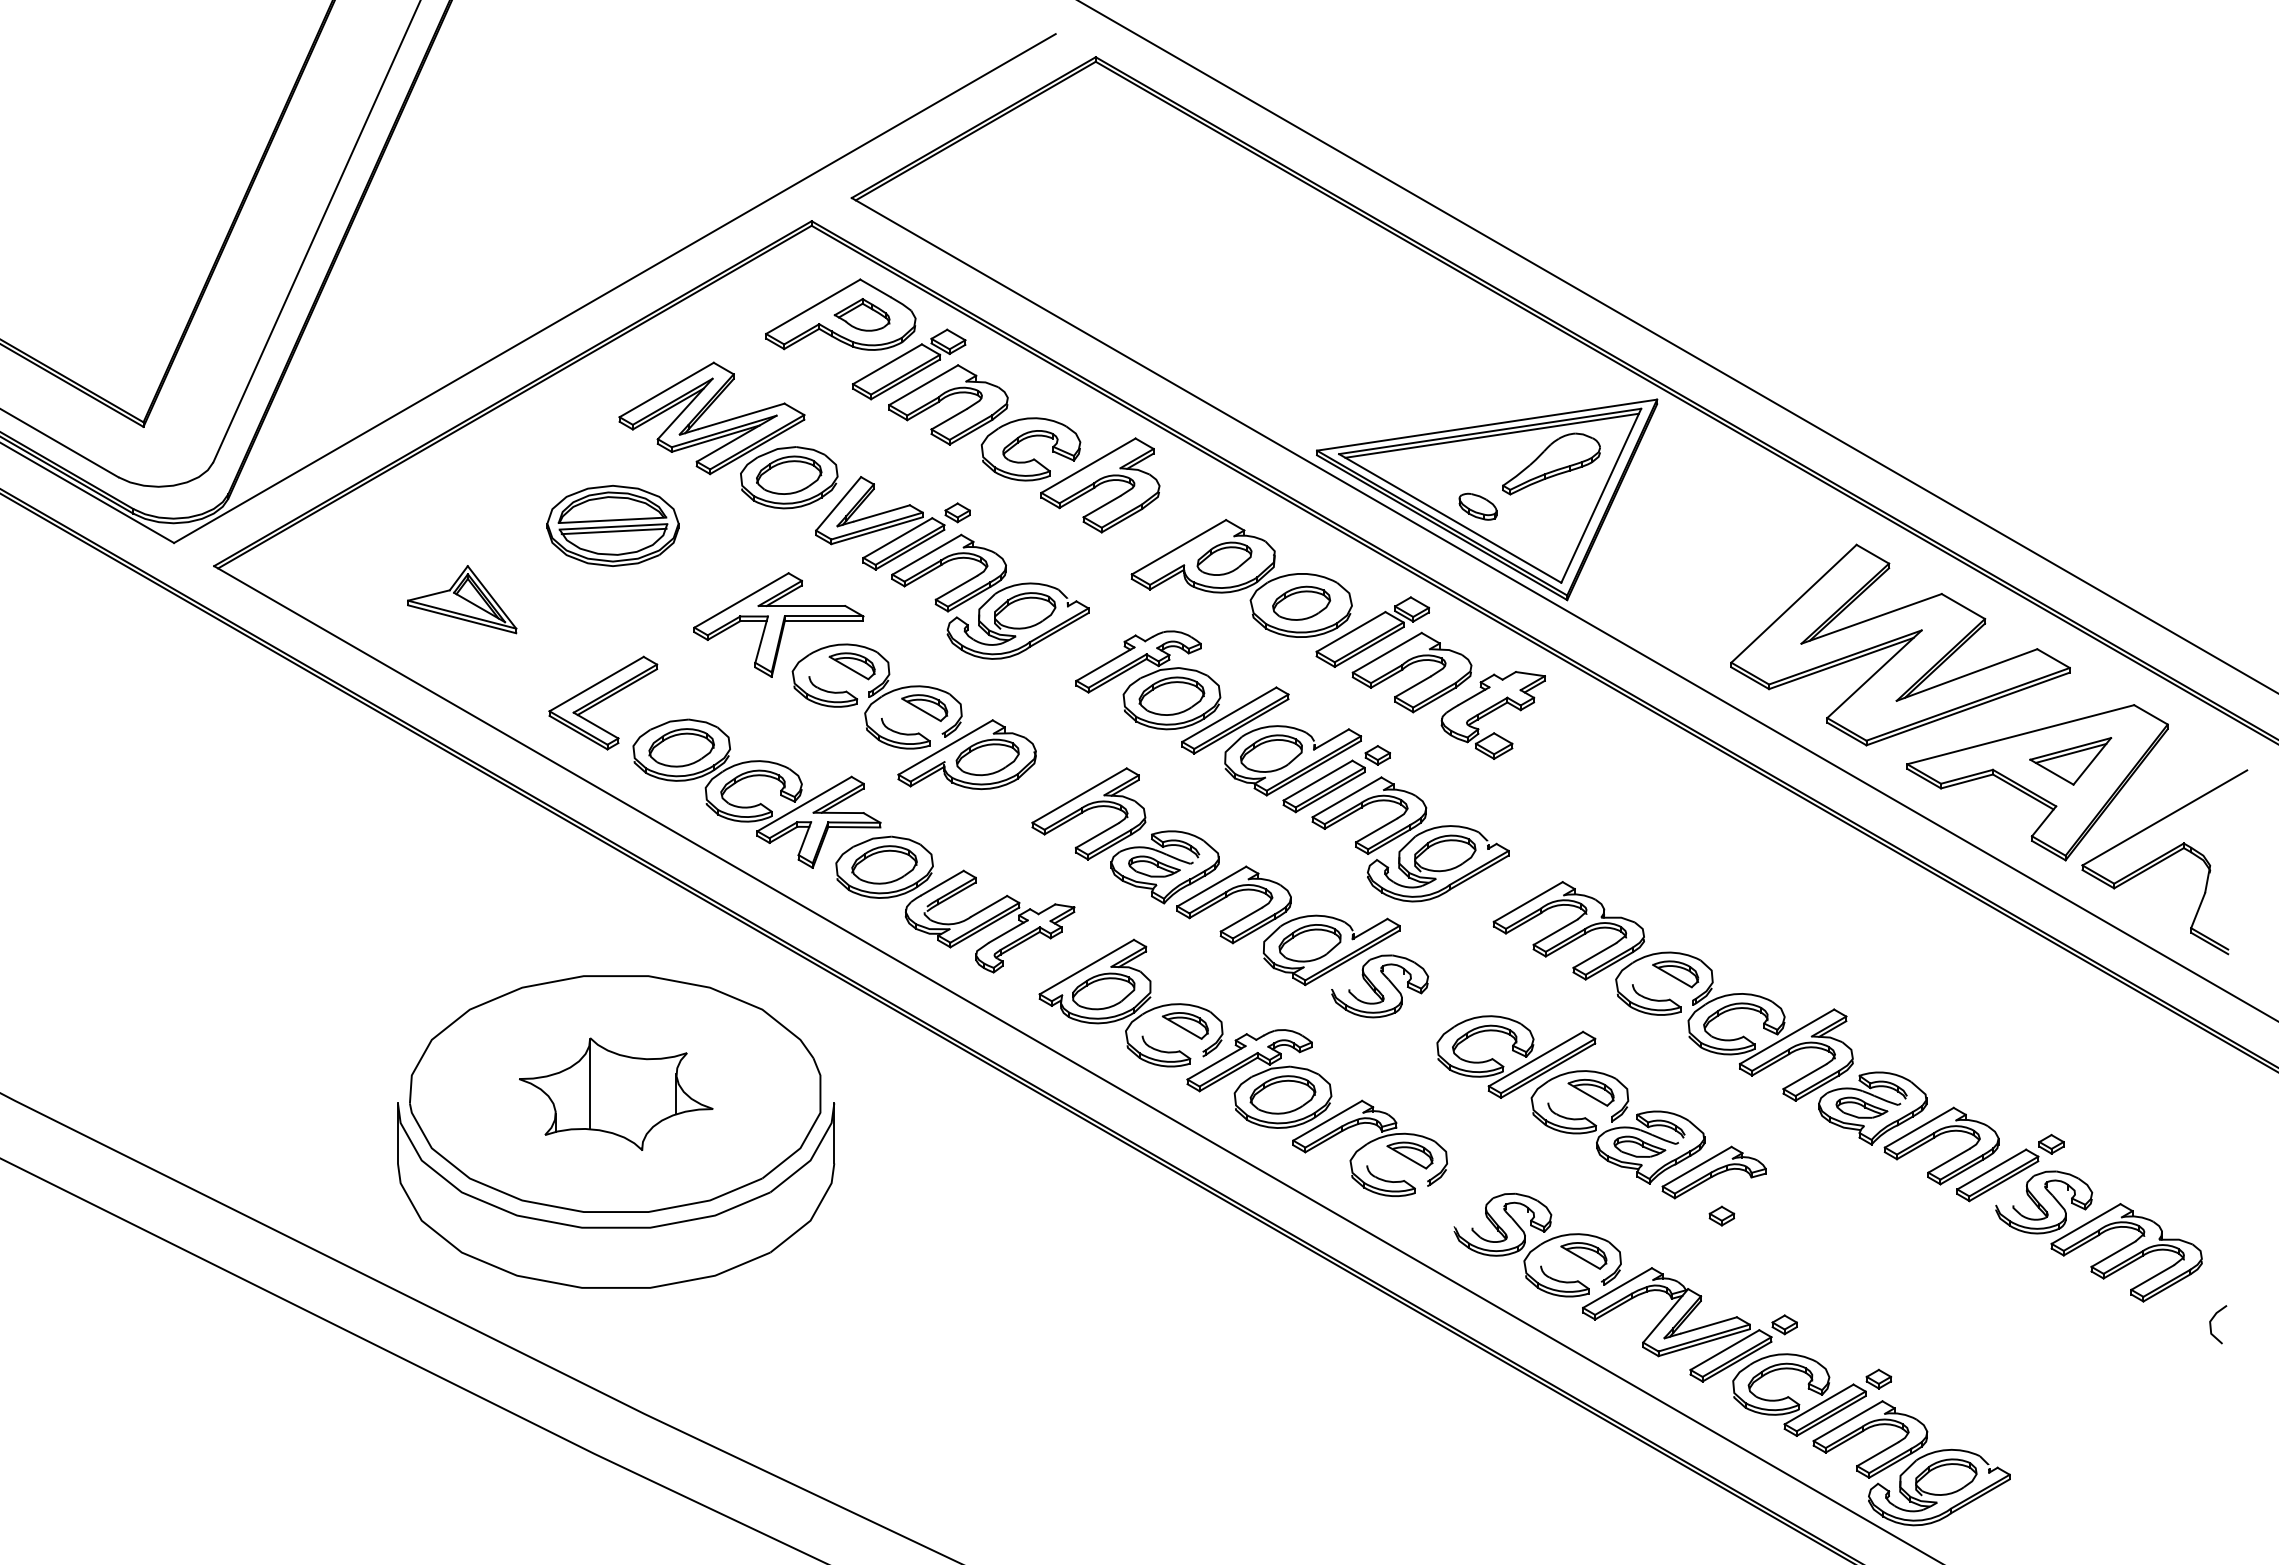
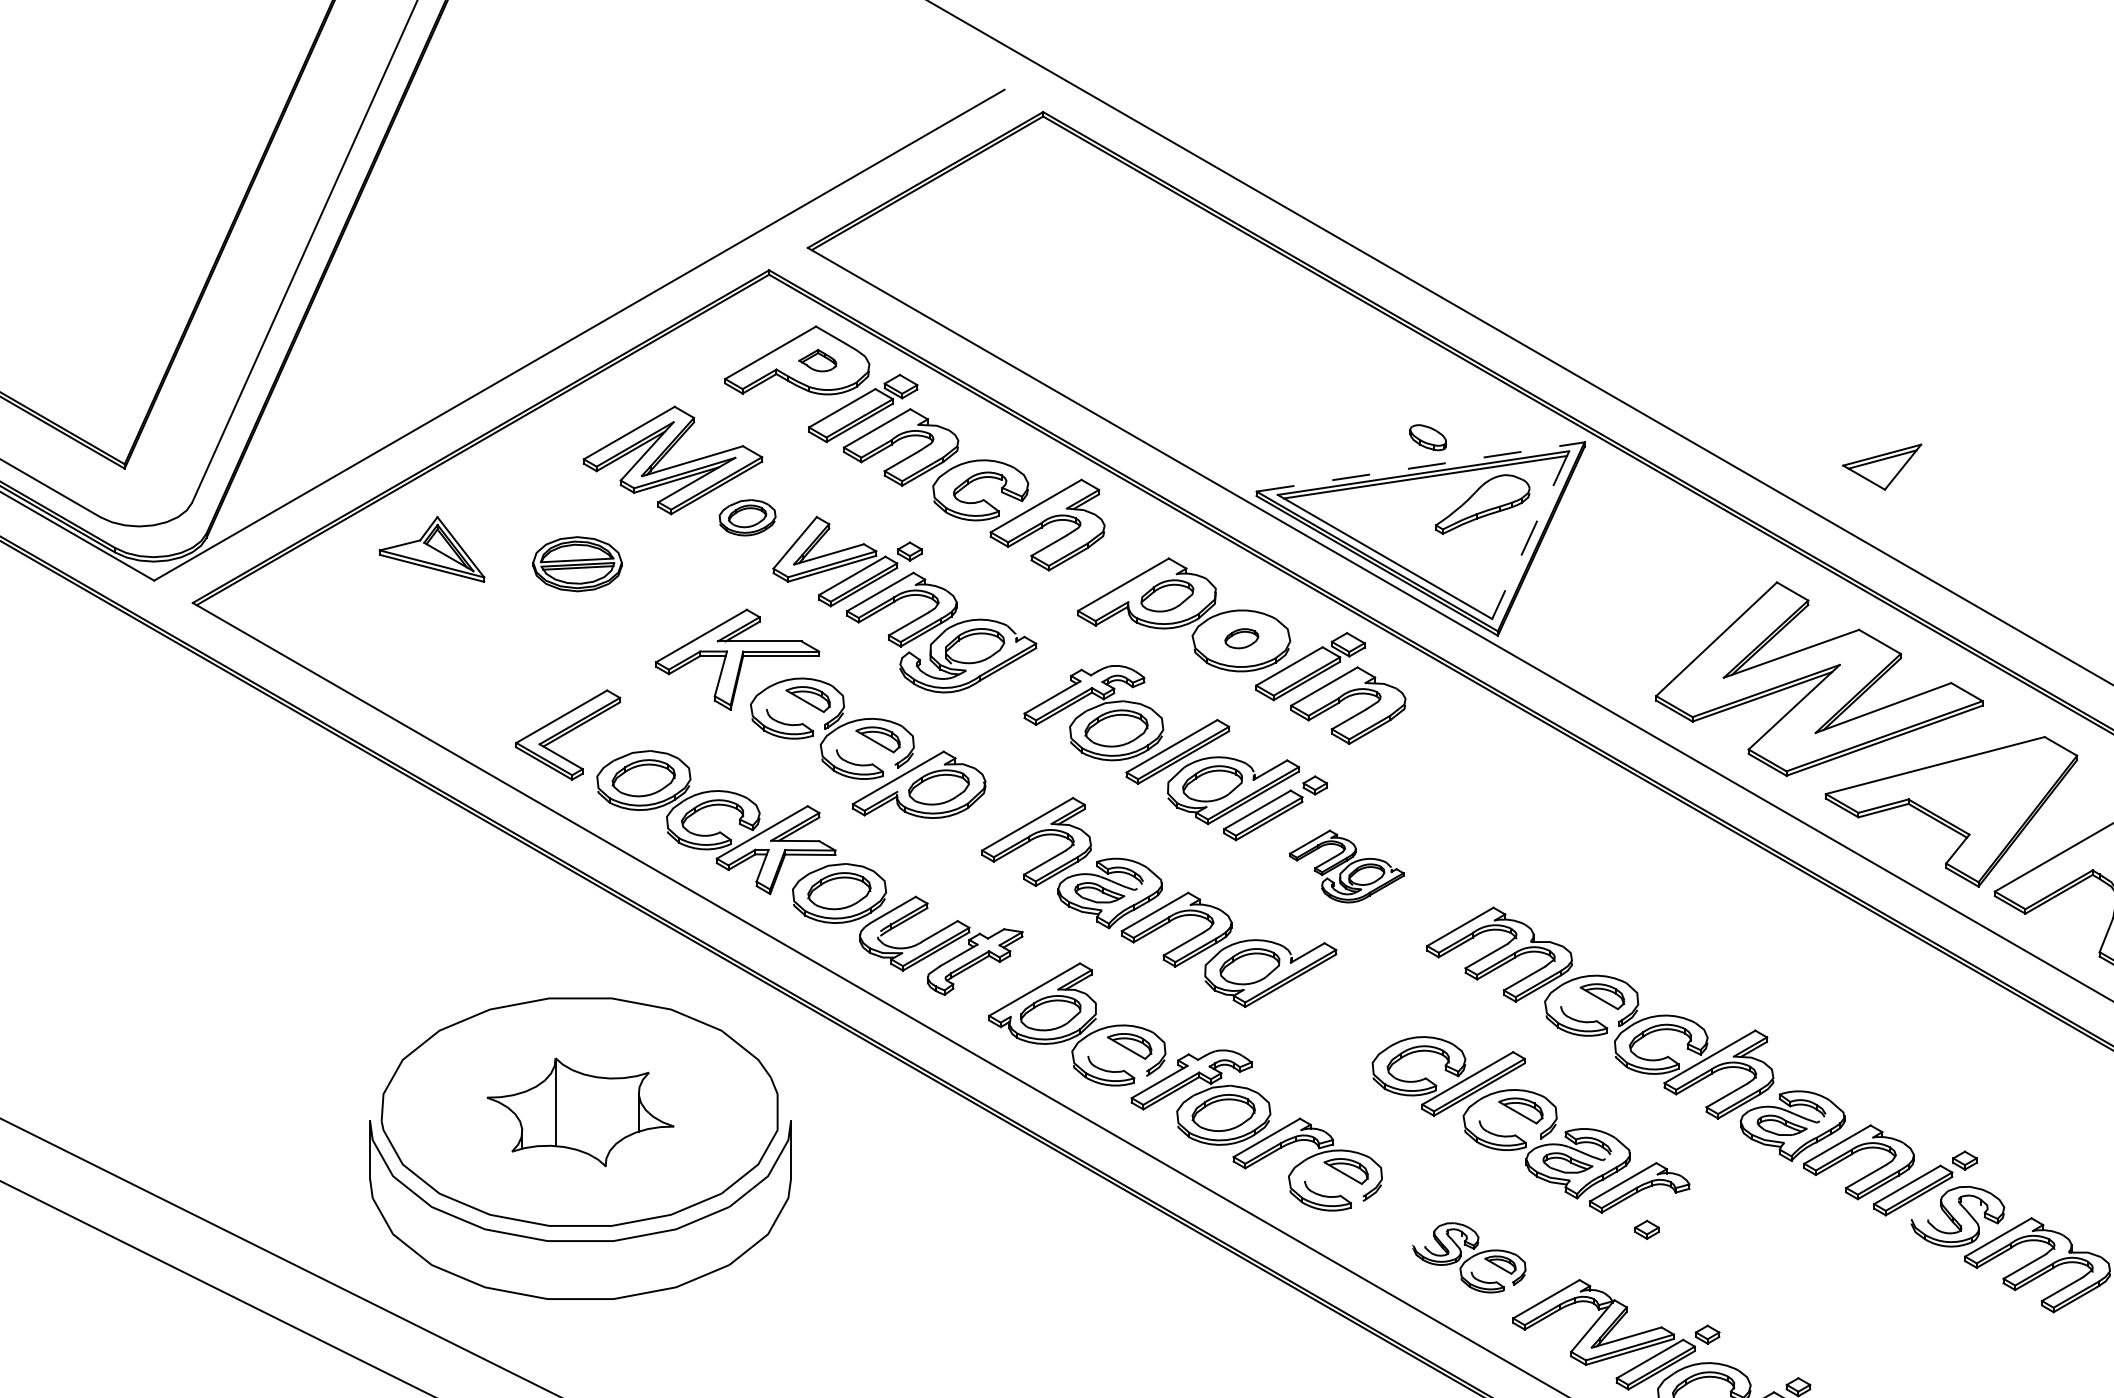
part: (861, 314) -> (817, 360), size x0.7
line: (1487, 425) -> (1420, 467), solid -> dashed
part: (789, 477) -> (747, 517), size x0.6
line: (1601, 495) -> (1530, 534), solid -> dashed
part: (1477, 506) -> (1427, 437), moved
part: (612, 525) -> (577, 563), size x0.7
part: (462, 599) -> (432, 549), moved
part: (1301, 602) -> (1241, 638), size x0.6
part: (1492, 715) -> (1425, 747), removed
part: (2070, 761) -> (1882, 467), moved
part: (1410, 839) -> (1346, 866), size x0.6
part: (1380, 986) -> (1317, 1008), removed
part: (1537, 1244) -> (1469, 1257), size x0.7

